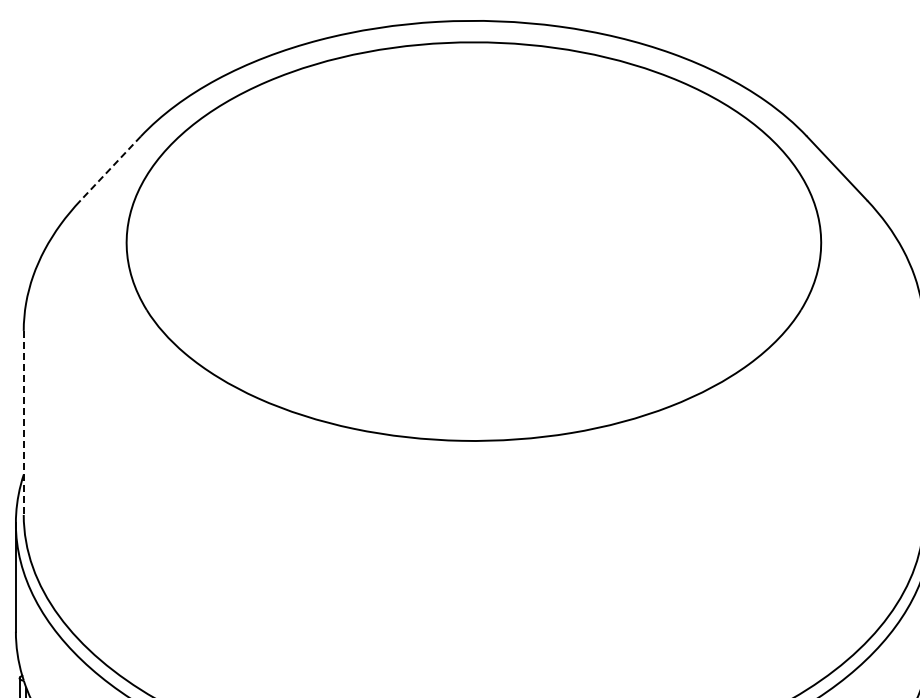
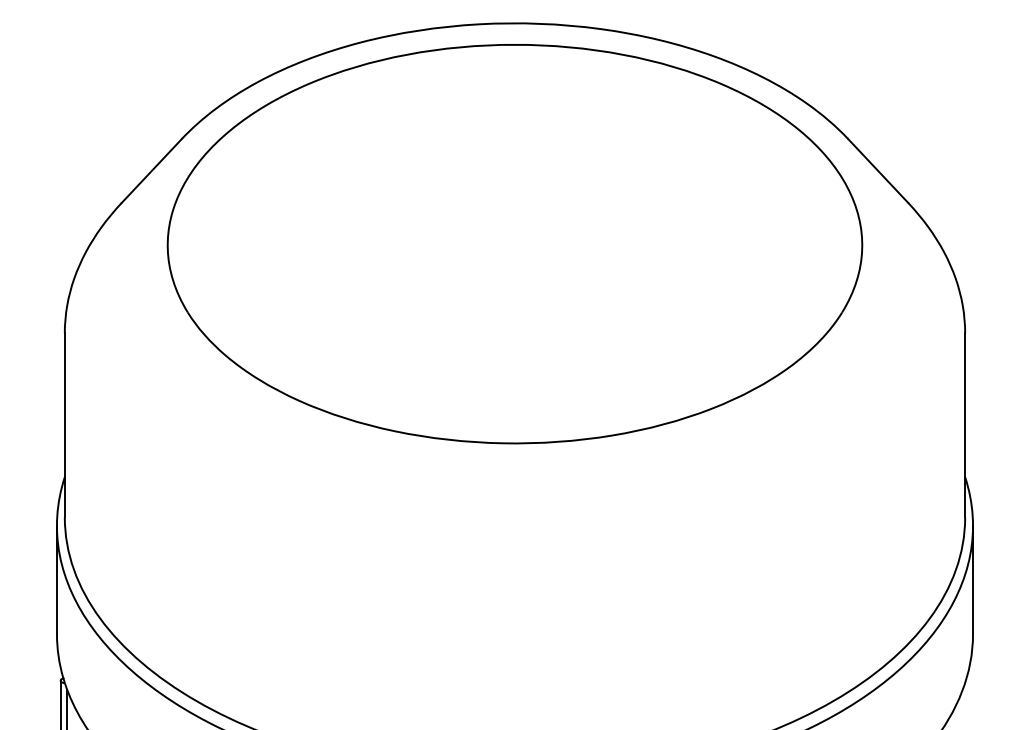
line: (110, 168) -> (151, 170), dashed -> solid
line: (23, 423) -> (64, 425), dashed -> solid

